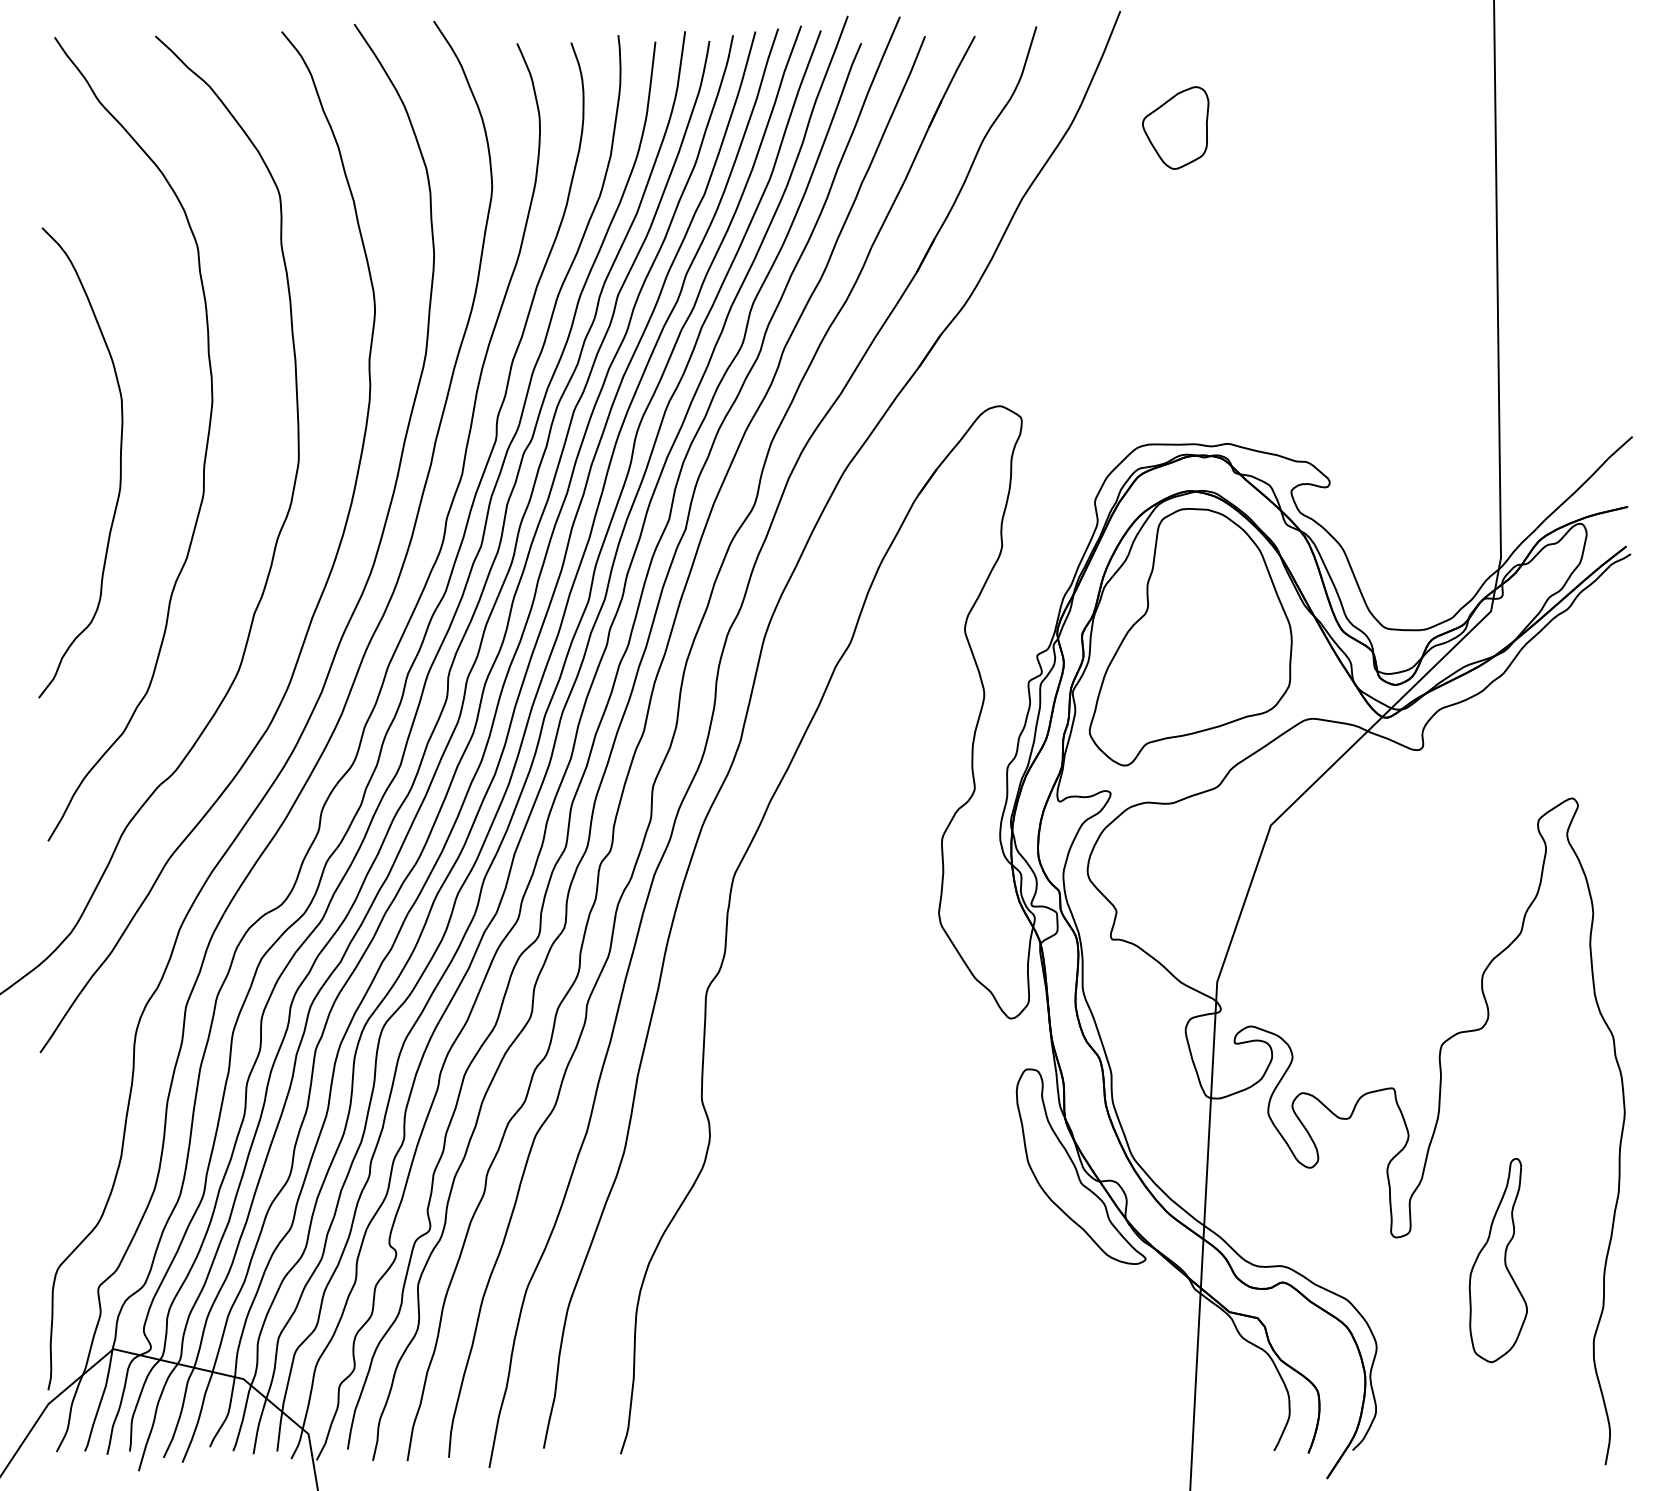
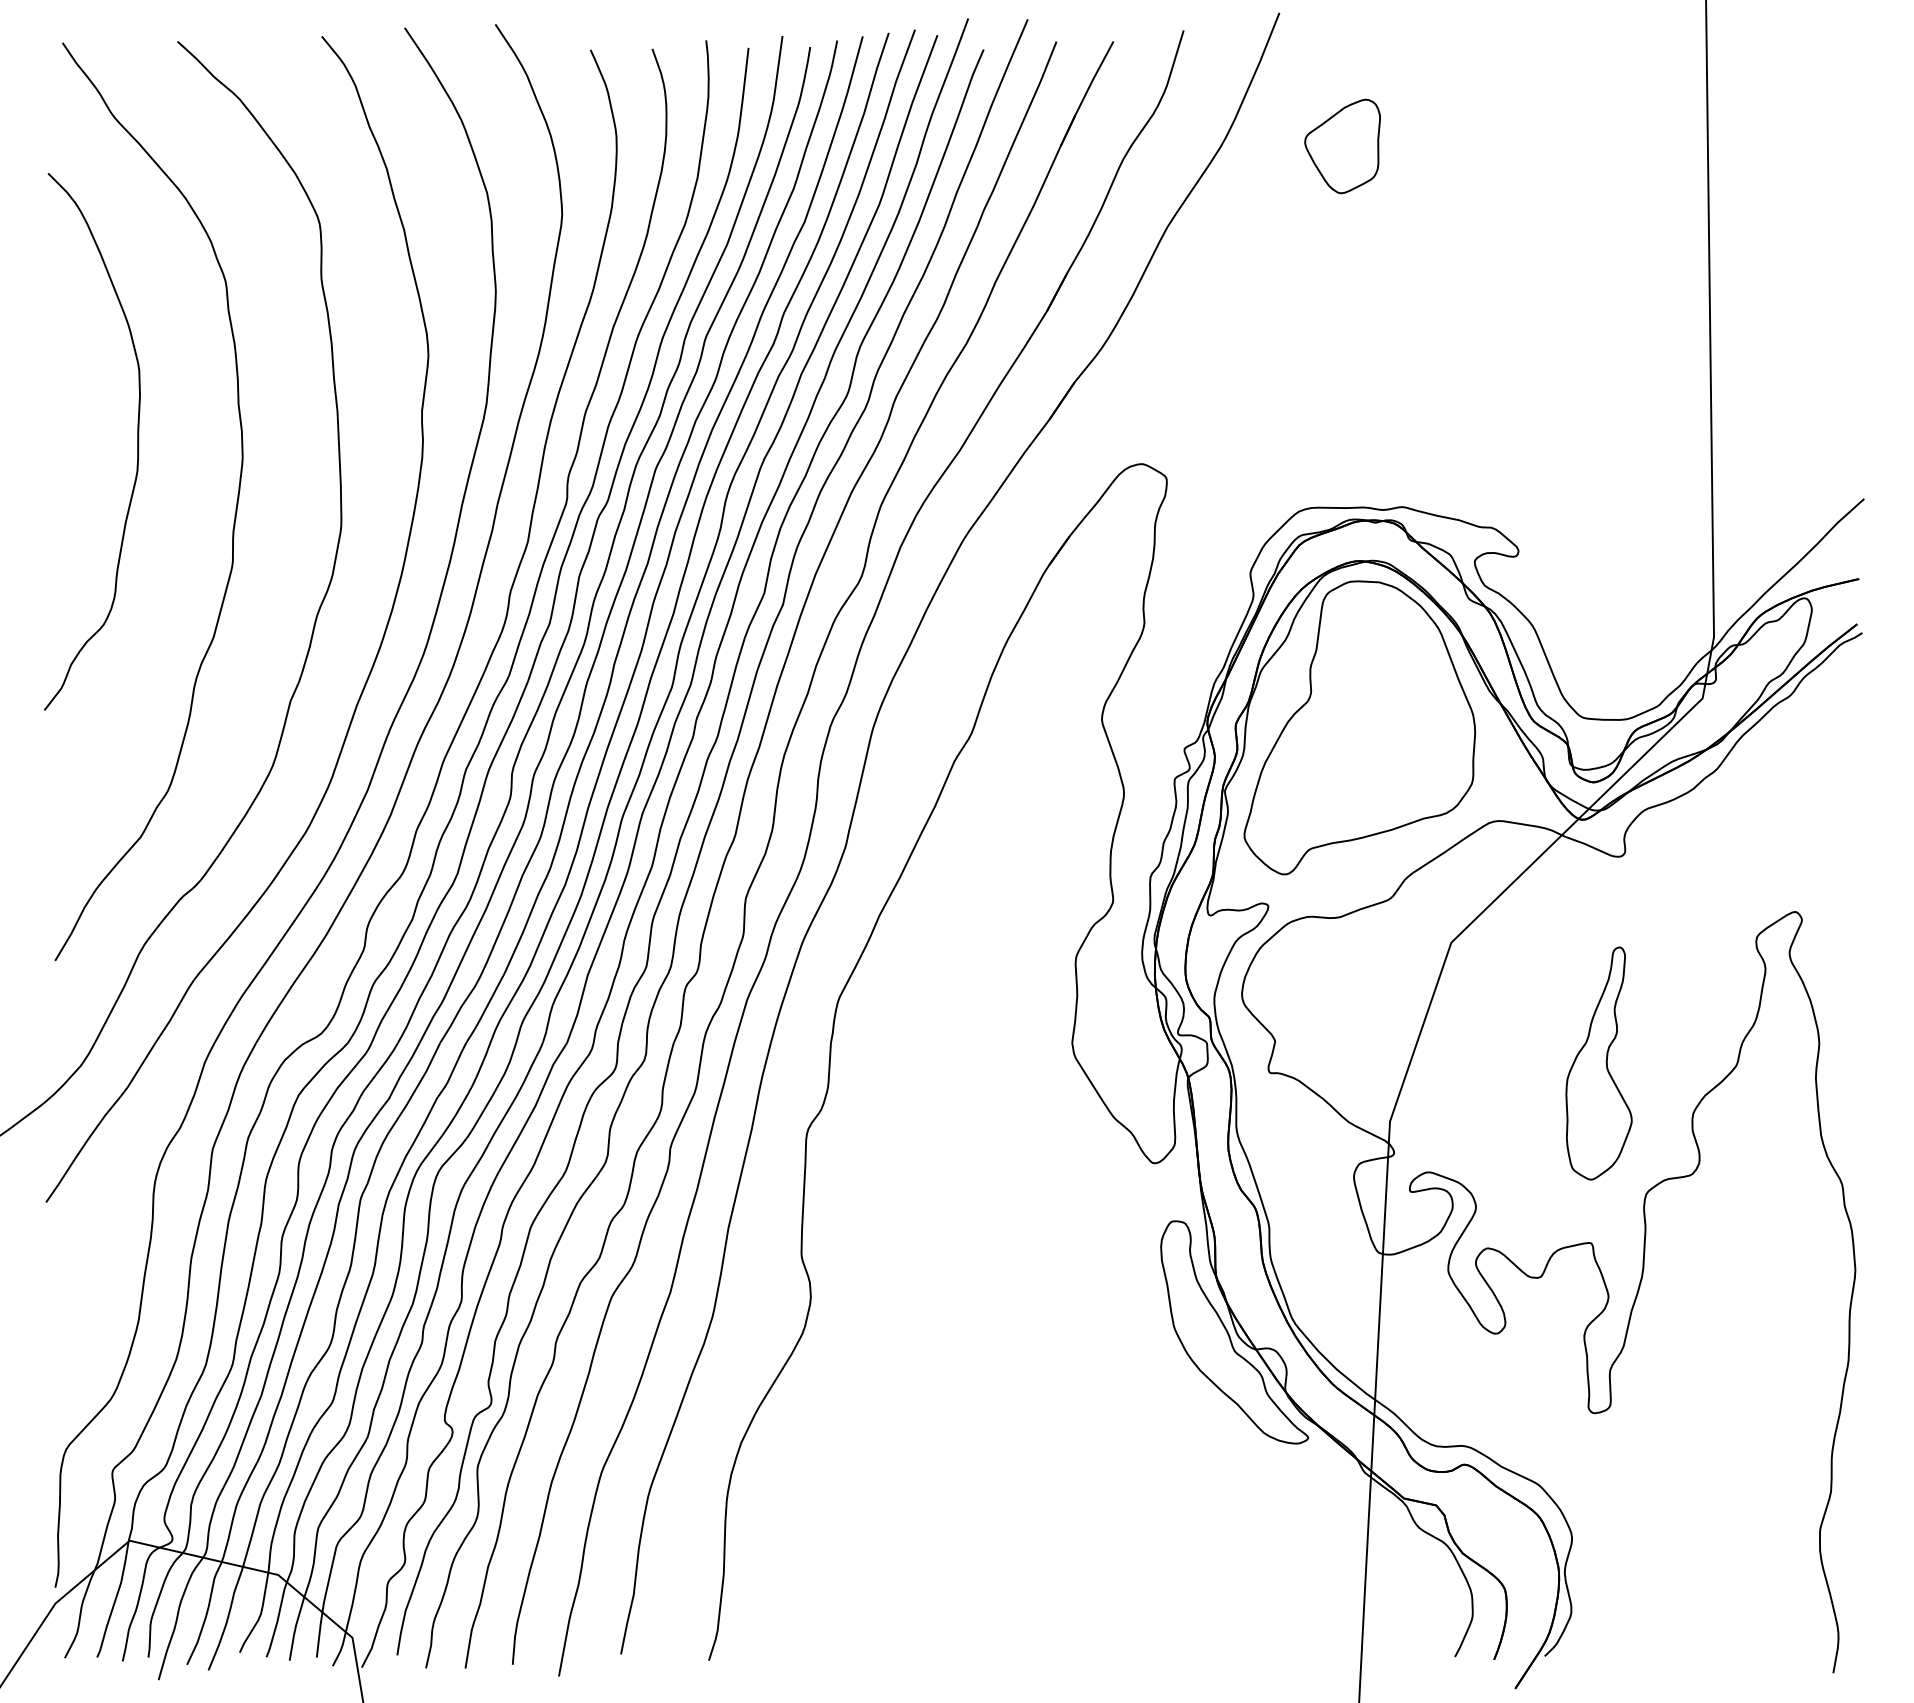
curve: (120, 462) -> (137, 441), moved
part: (1497, 1260) -> (1598, 1063), moved

